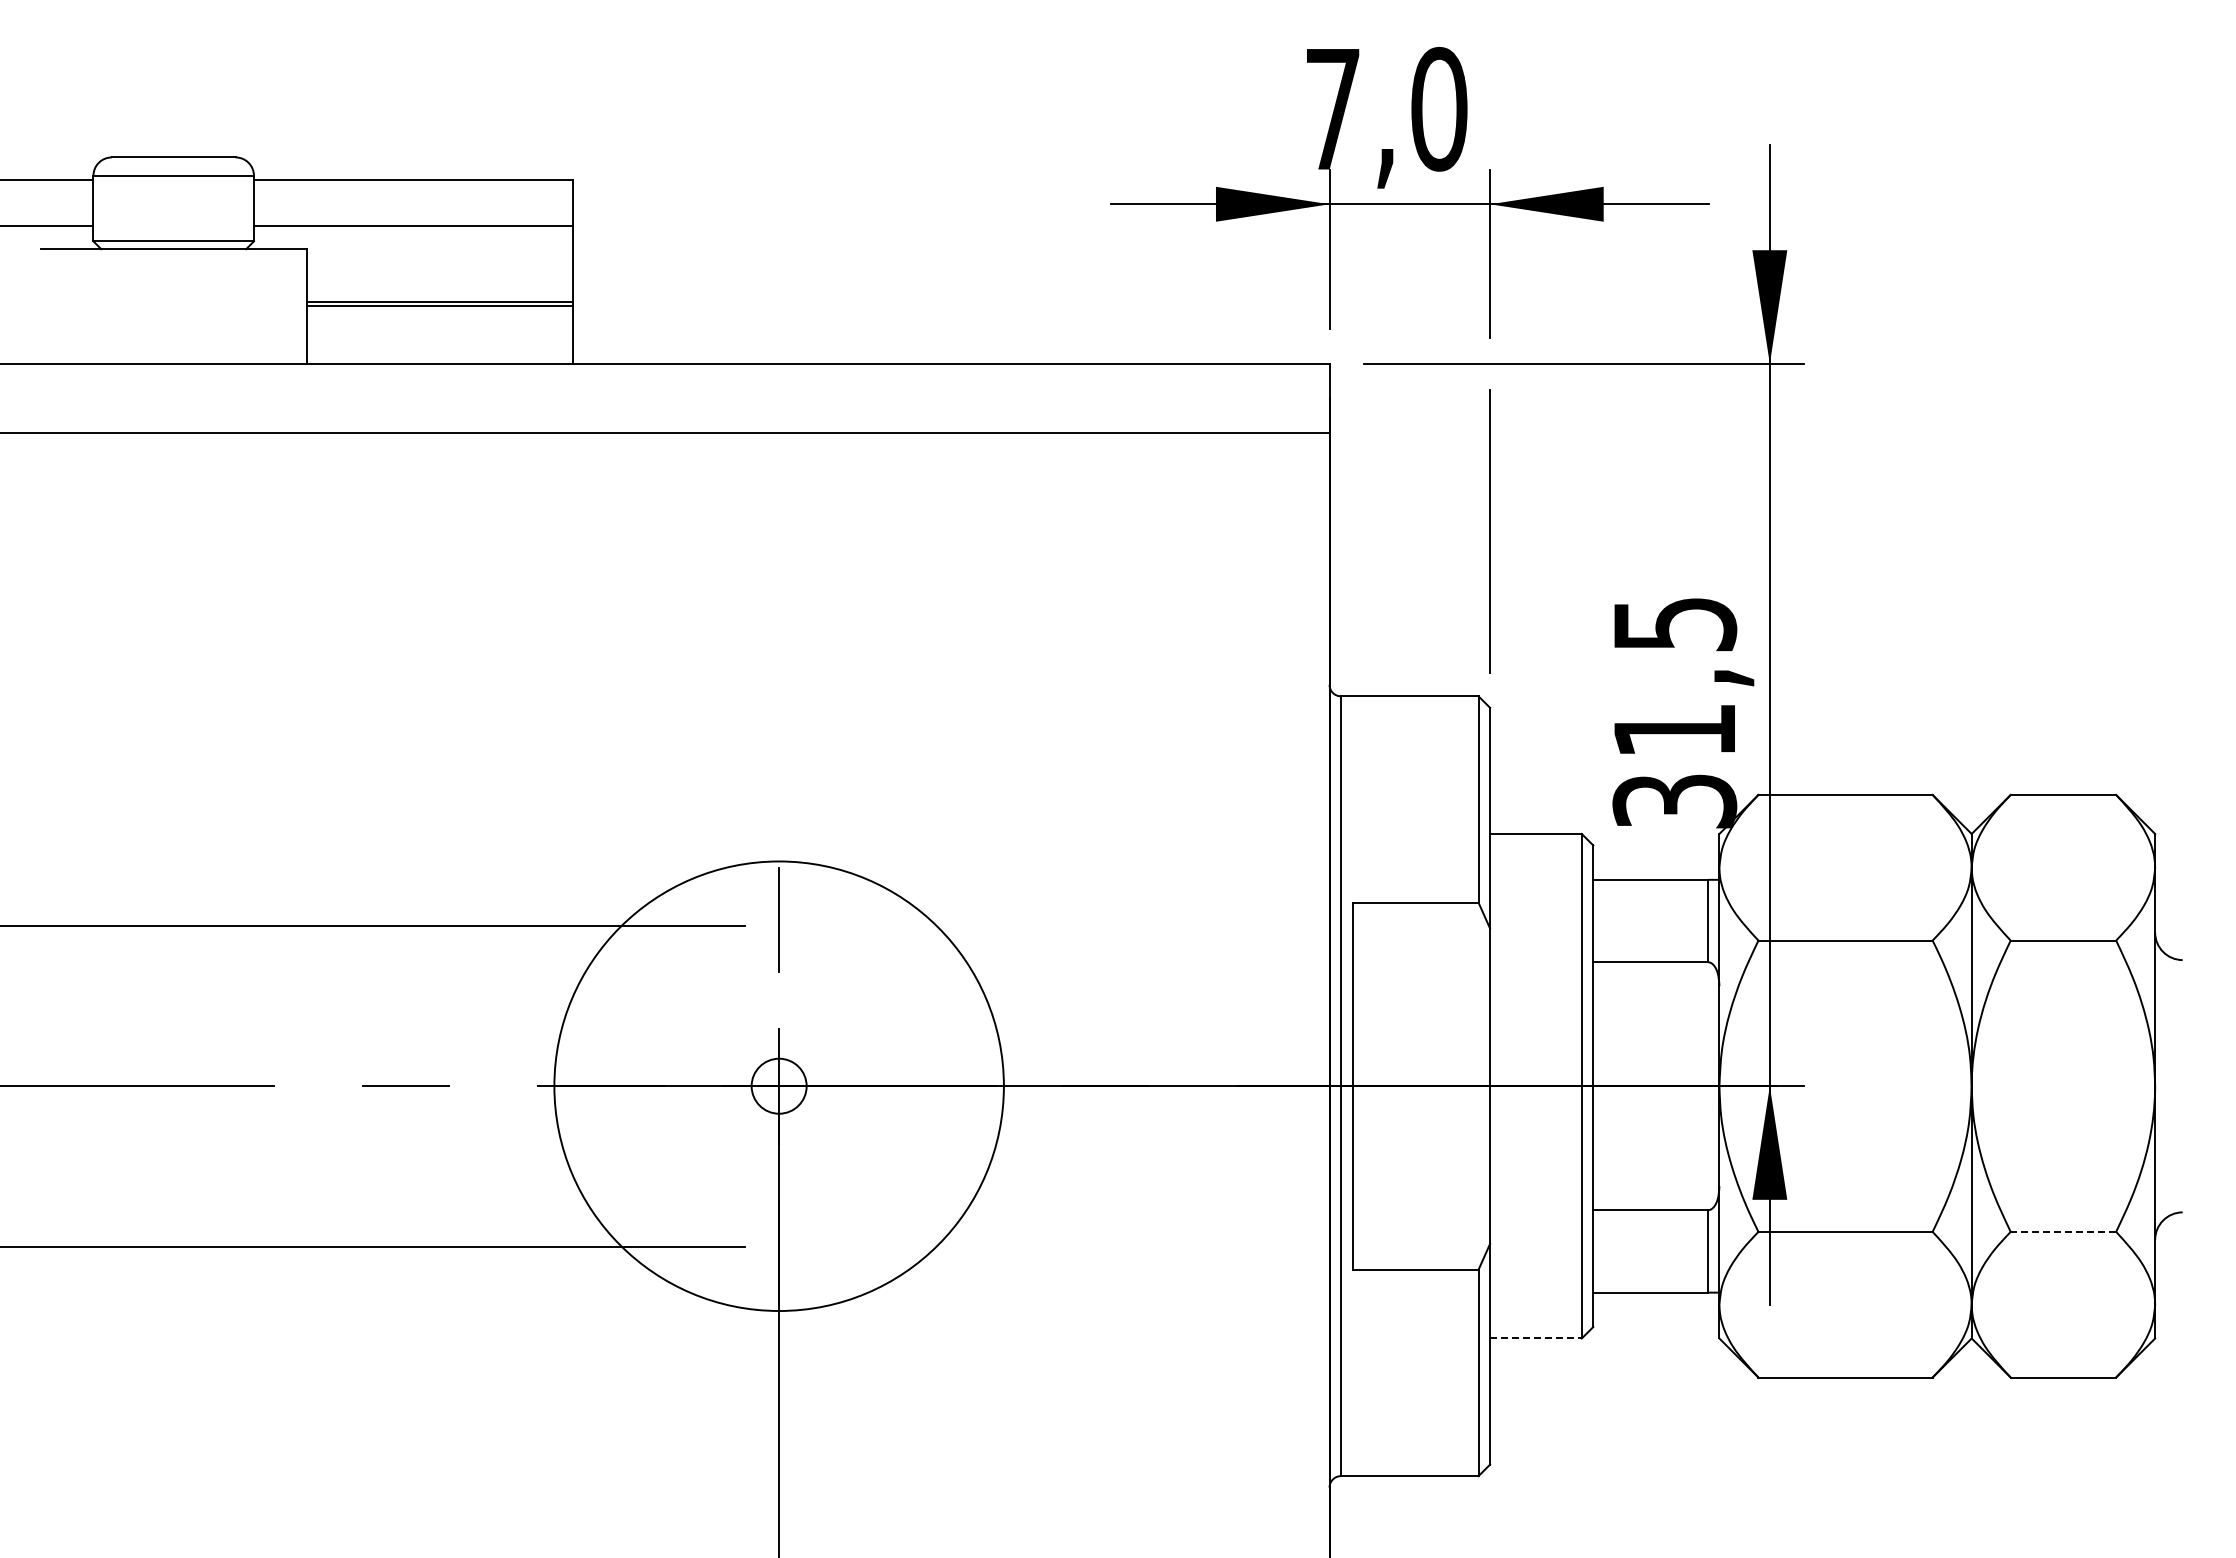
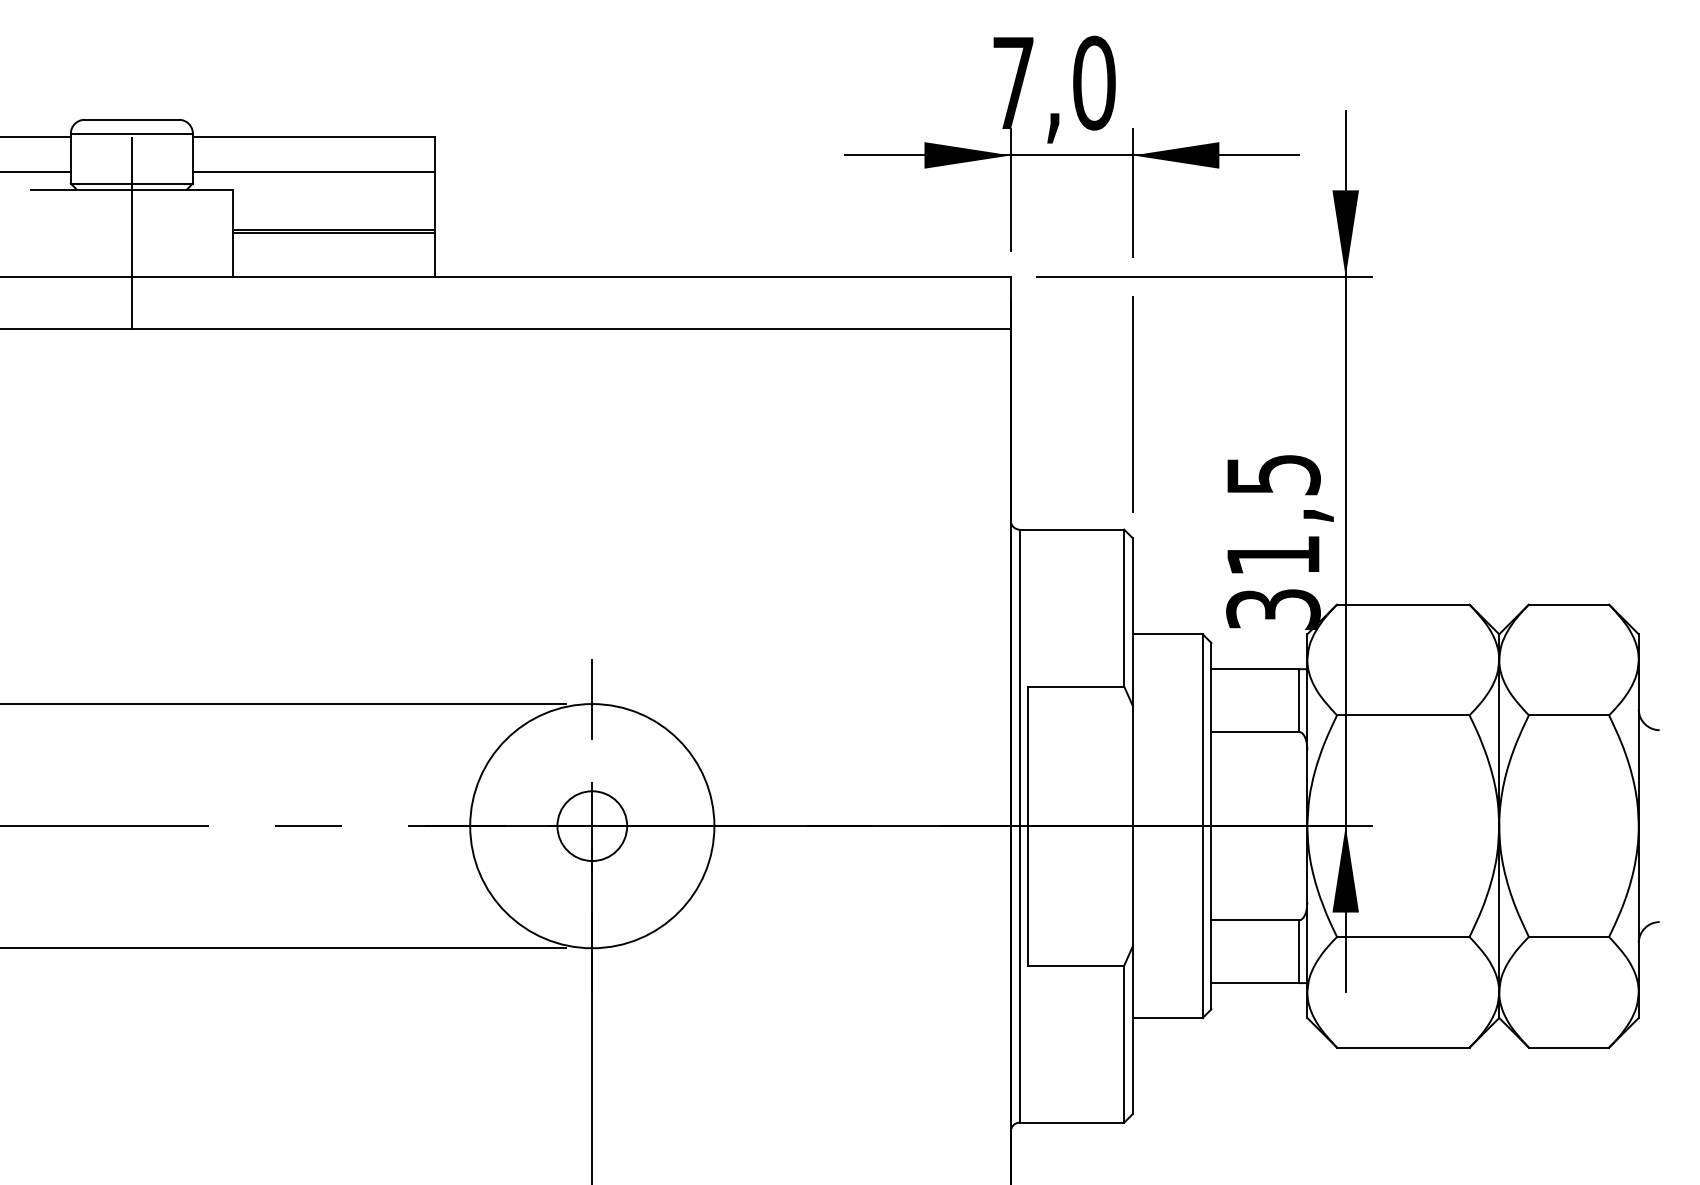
line: (173, 306) -> (131, 233), added
circle: (778, 1085) -> (591, 825), size x0.71
circle: (779, 1086) -> (592, 826), size x1.67
line: (2063, 1231) -> (1569, 936), dashed -> solid
line: (1535, 1338) -> (1167, 1017), dashed -> solid

